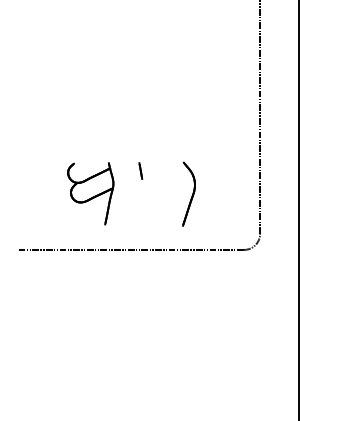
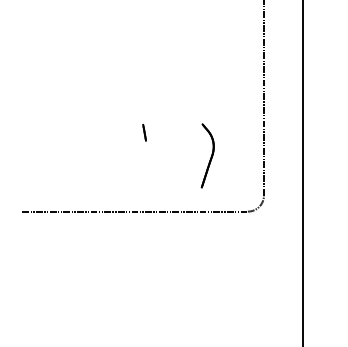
part: (90, 193) -> (94, 155), removed
part: (188, 193) -> (207, 155), moved

